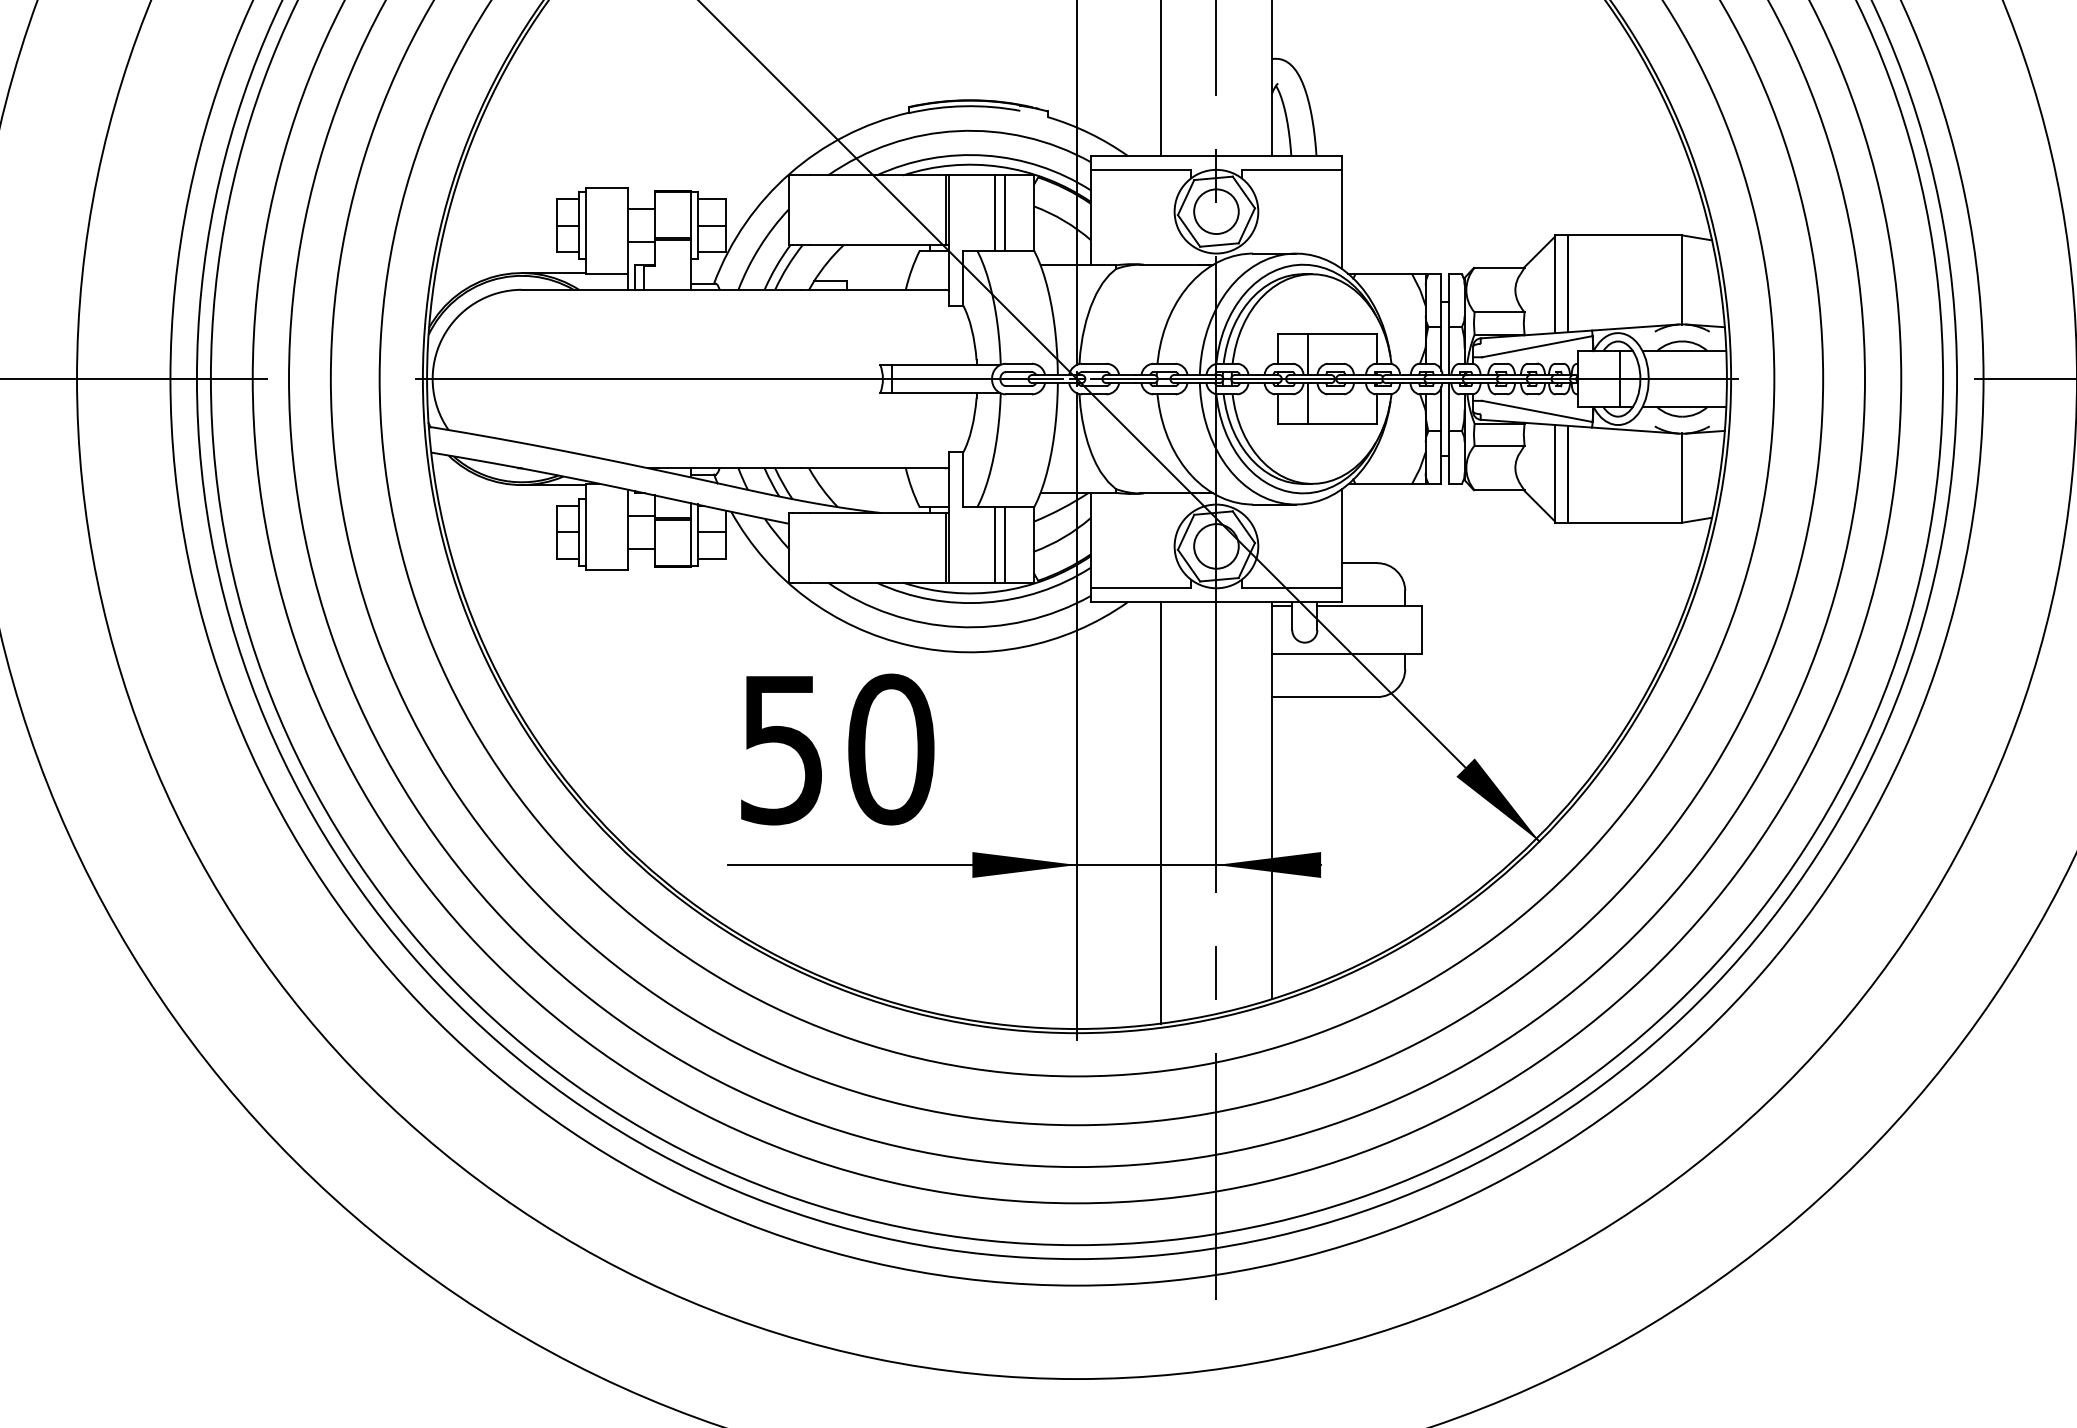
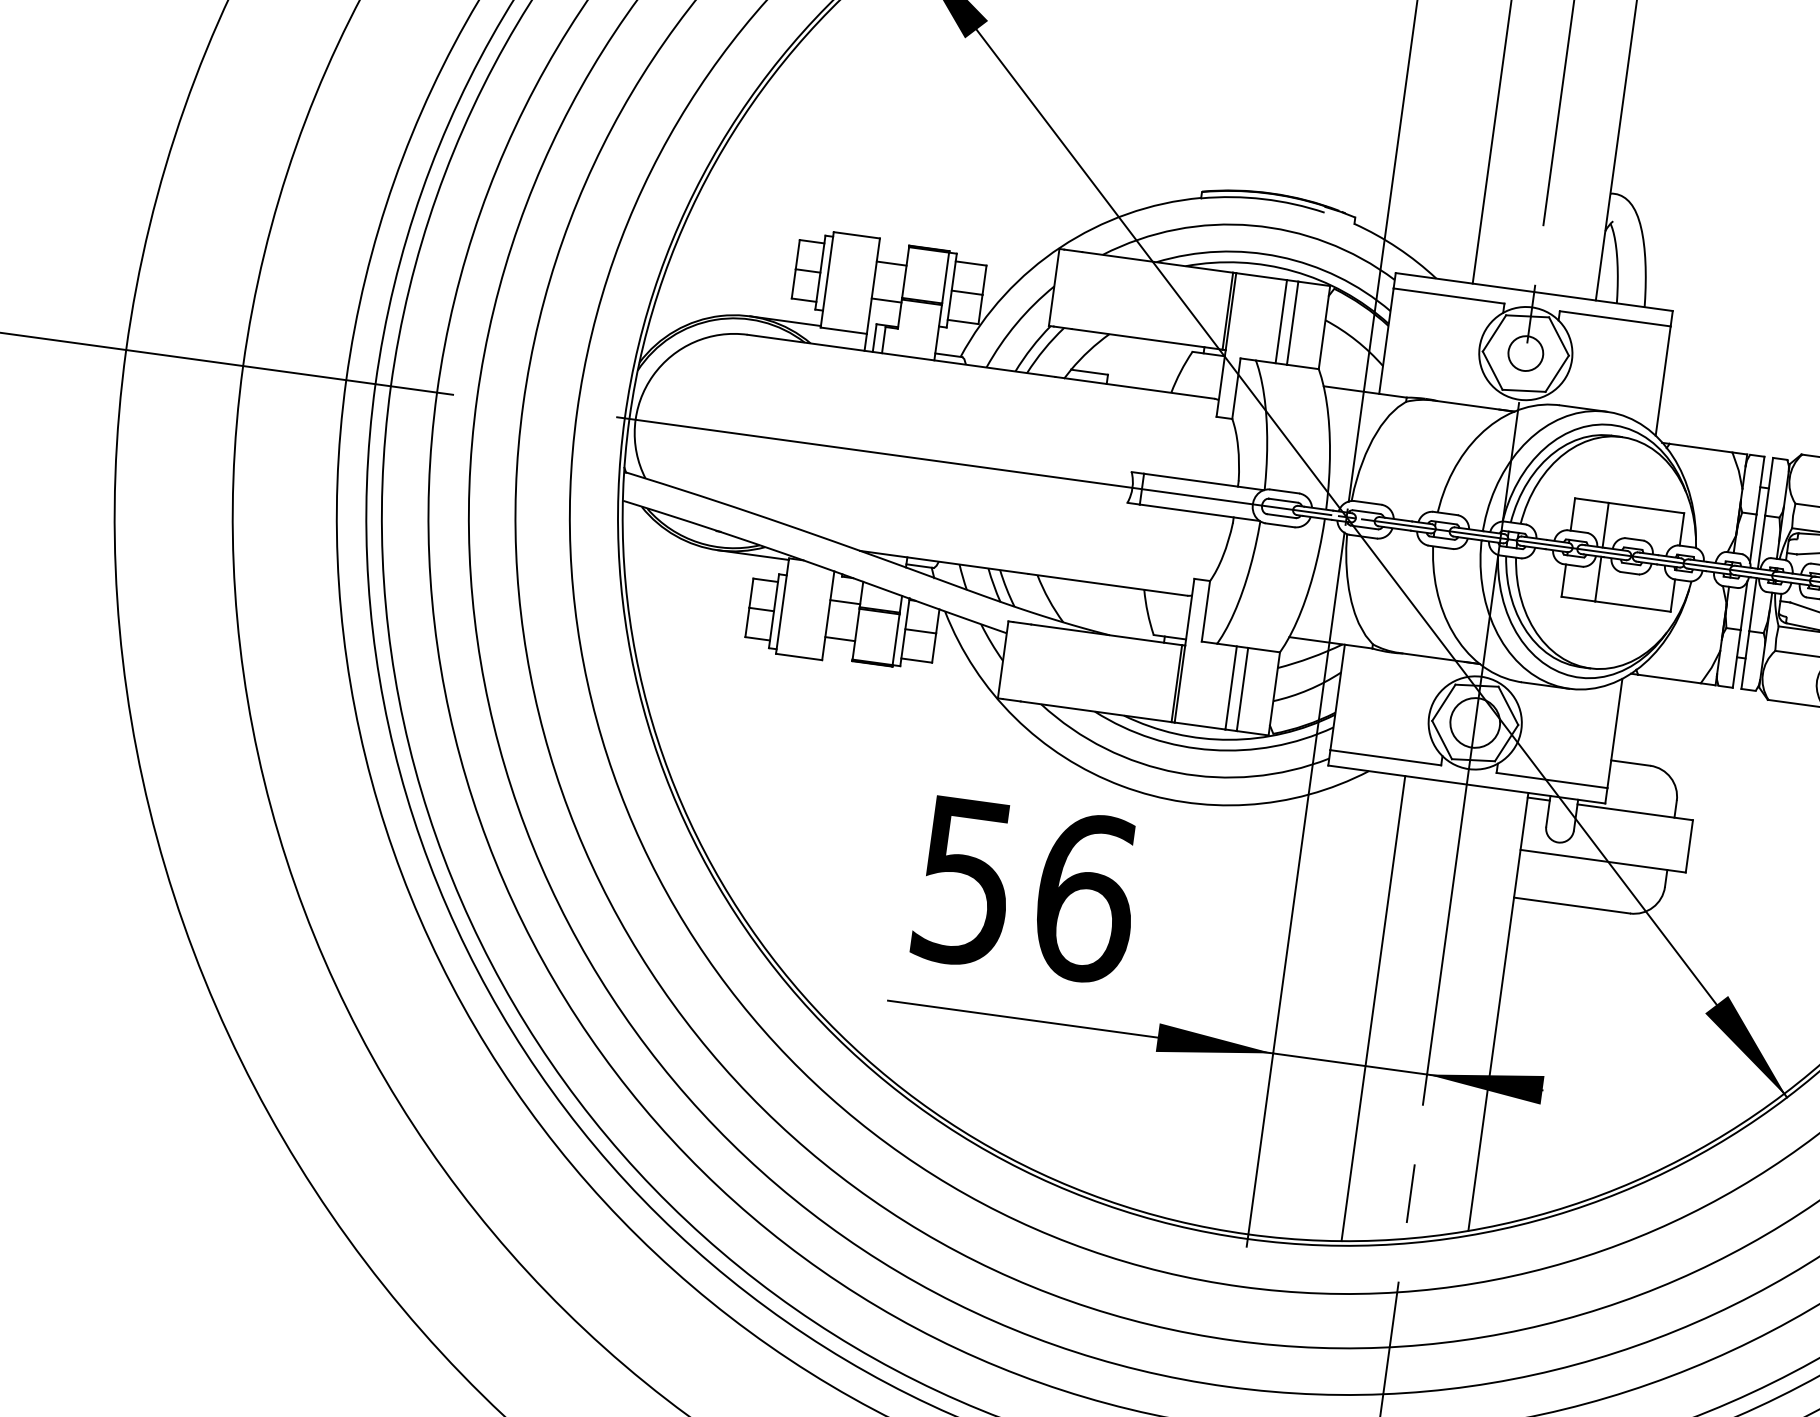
circle: (1216, 211) -> (1525, 353), size x0.7
text: (891, 749) -> (1085, 897), 50 -> 56

